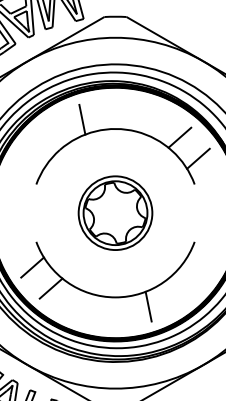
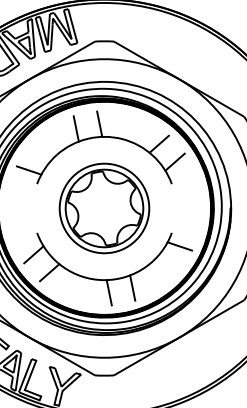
line: (109, 113) -> (99, 123), added
line: (26, 168) -> (28, 170), added
part: (115, 213) -> (104, 208), size x1.43
line: (203, 257) -> (179, 246), added
line: (120, 311) -> (108, 292), added

